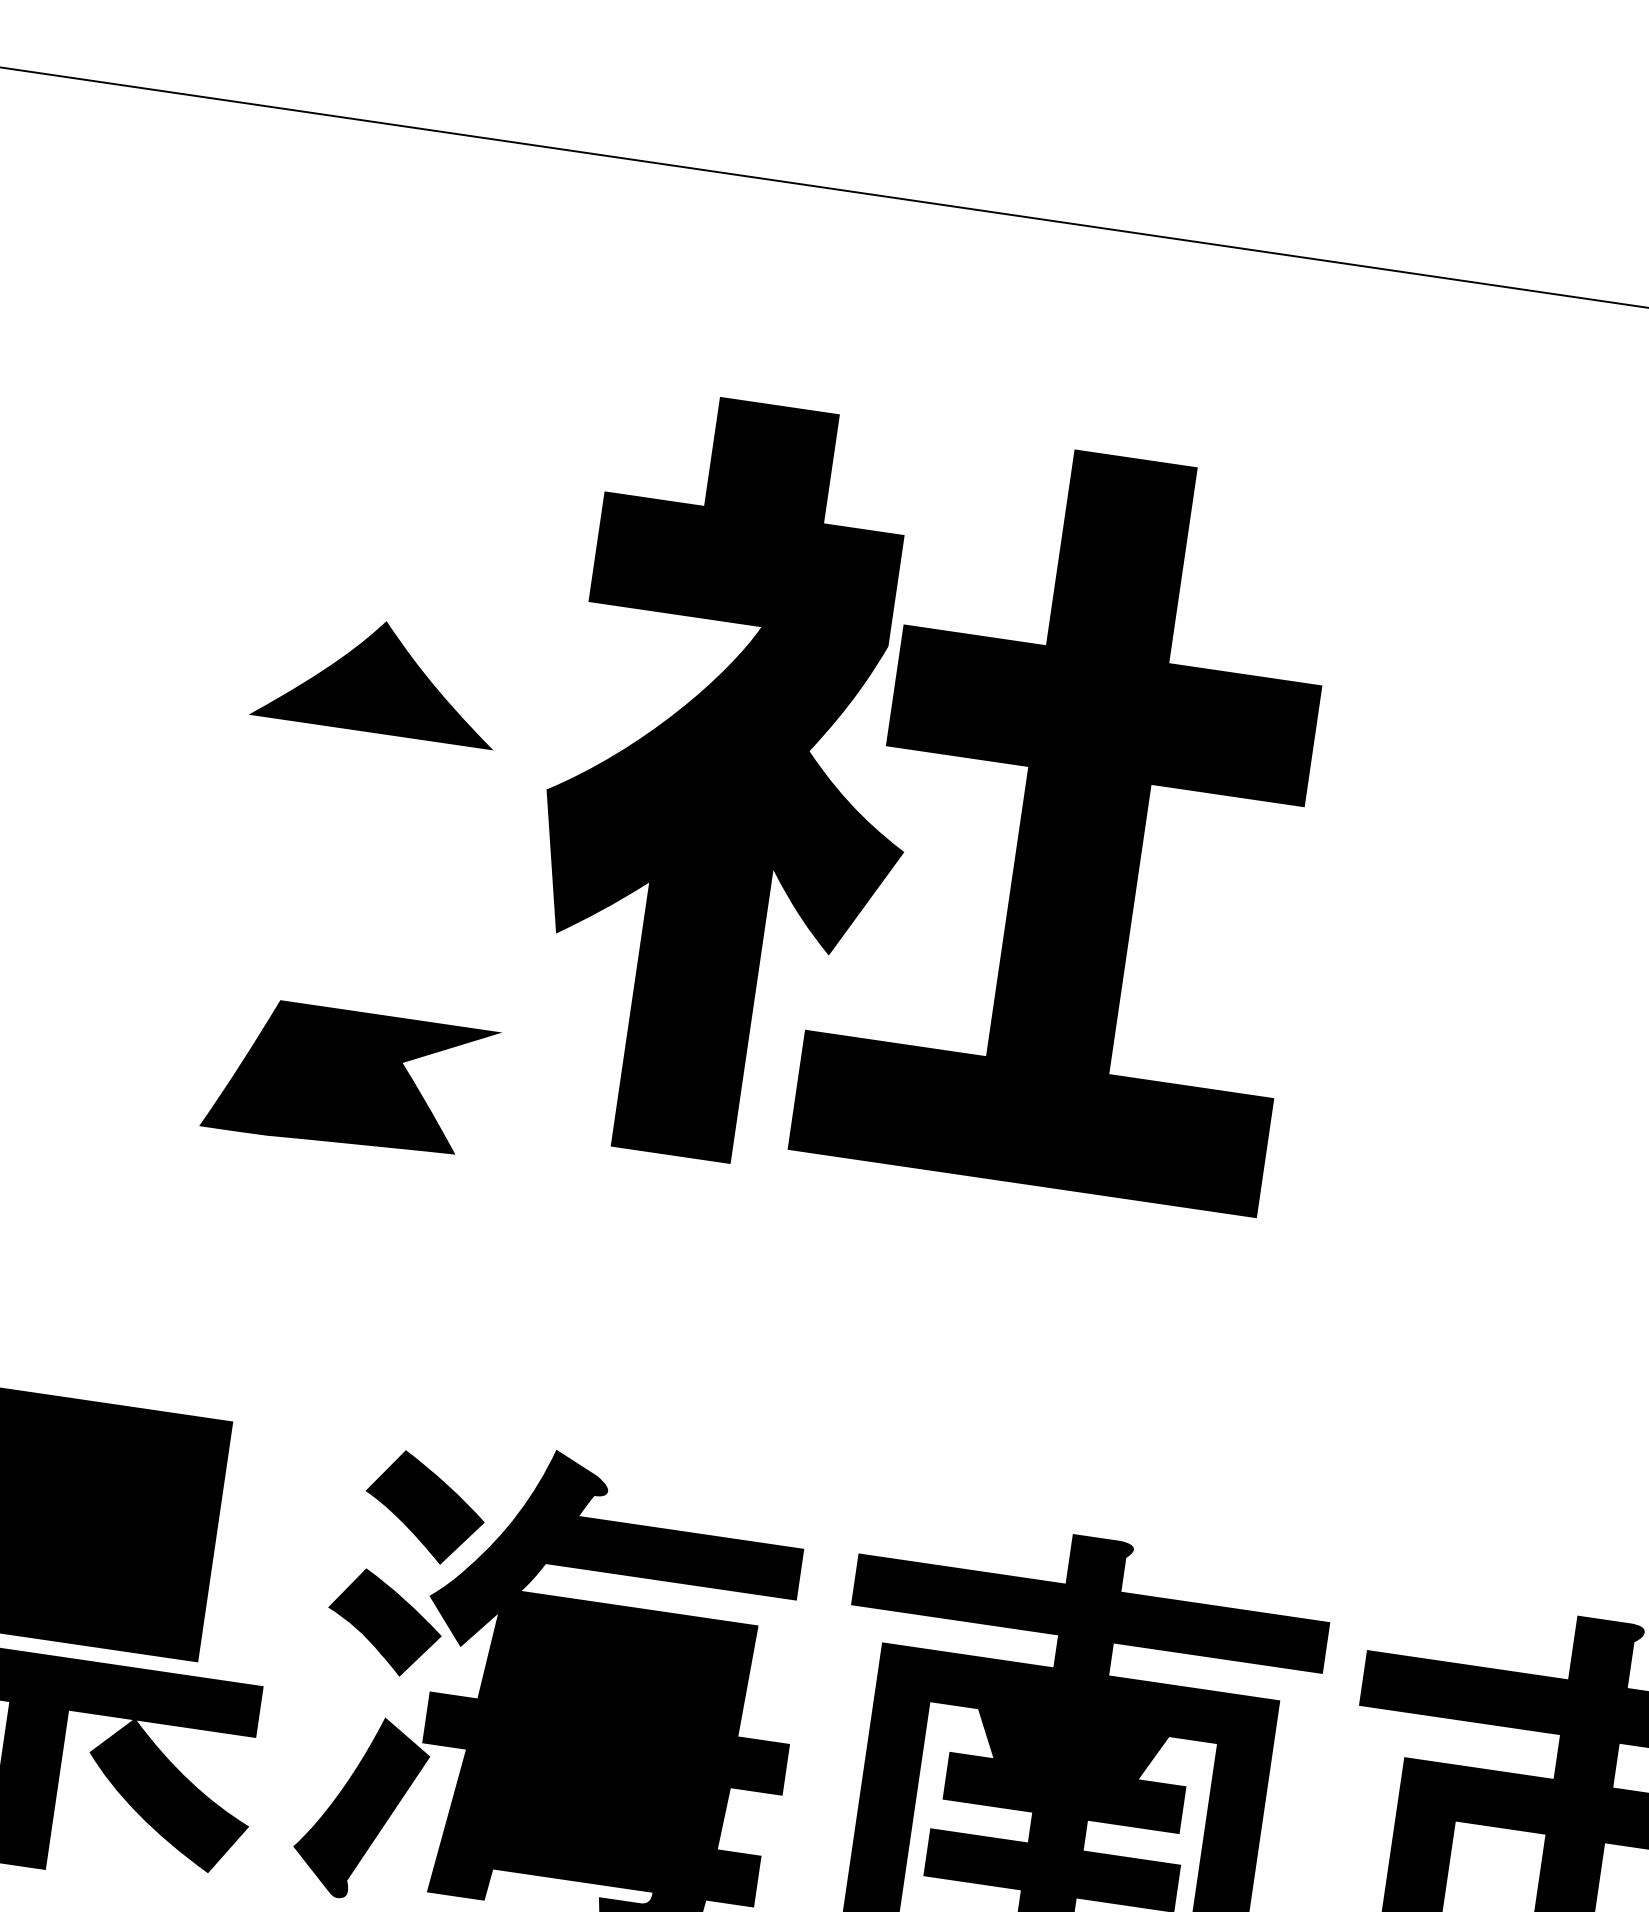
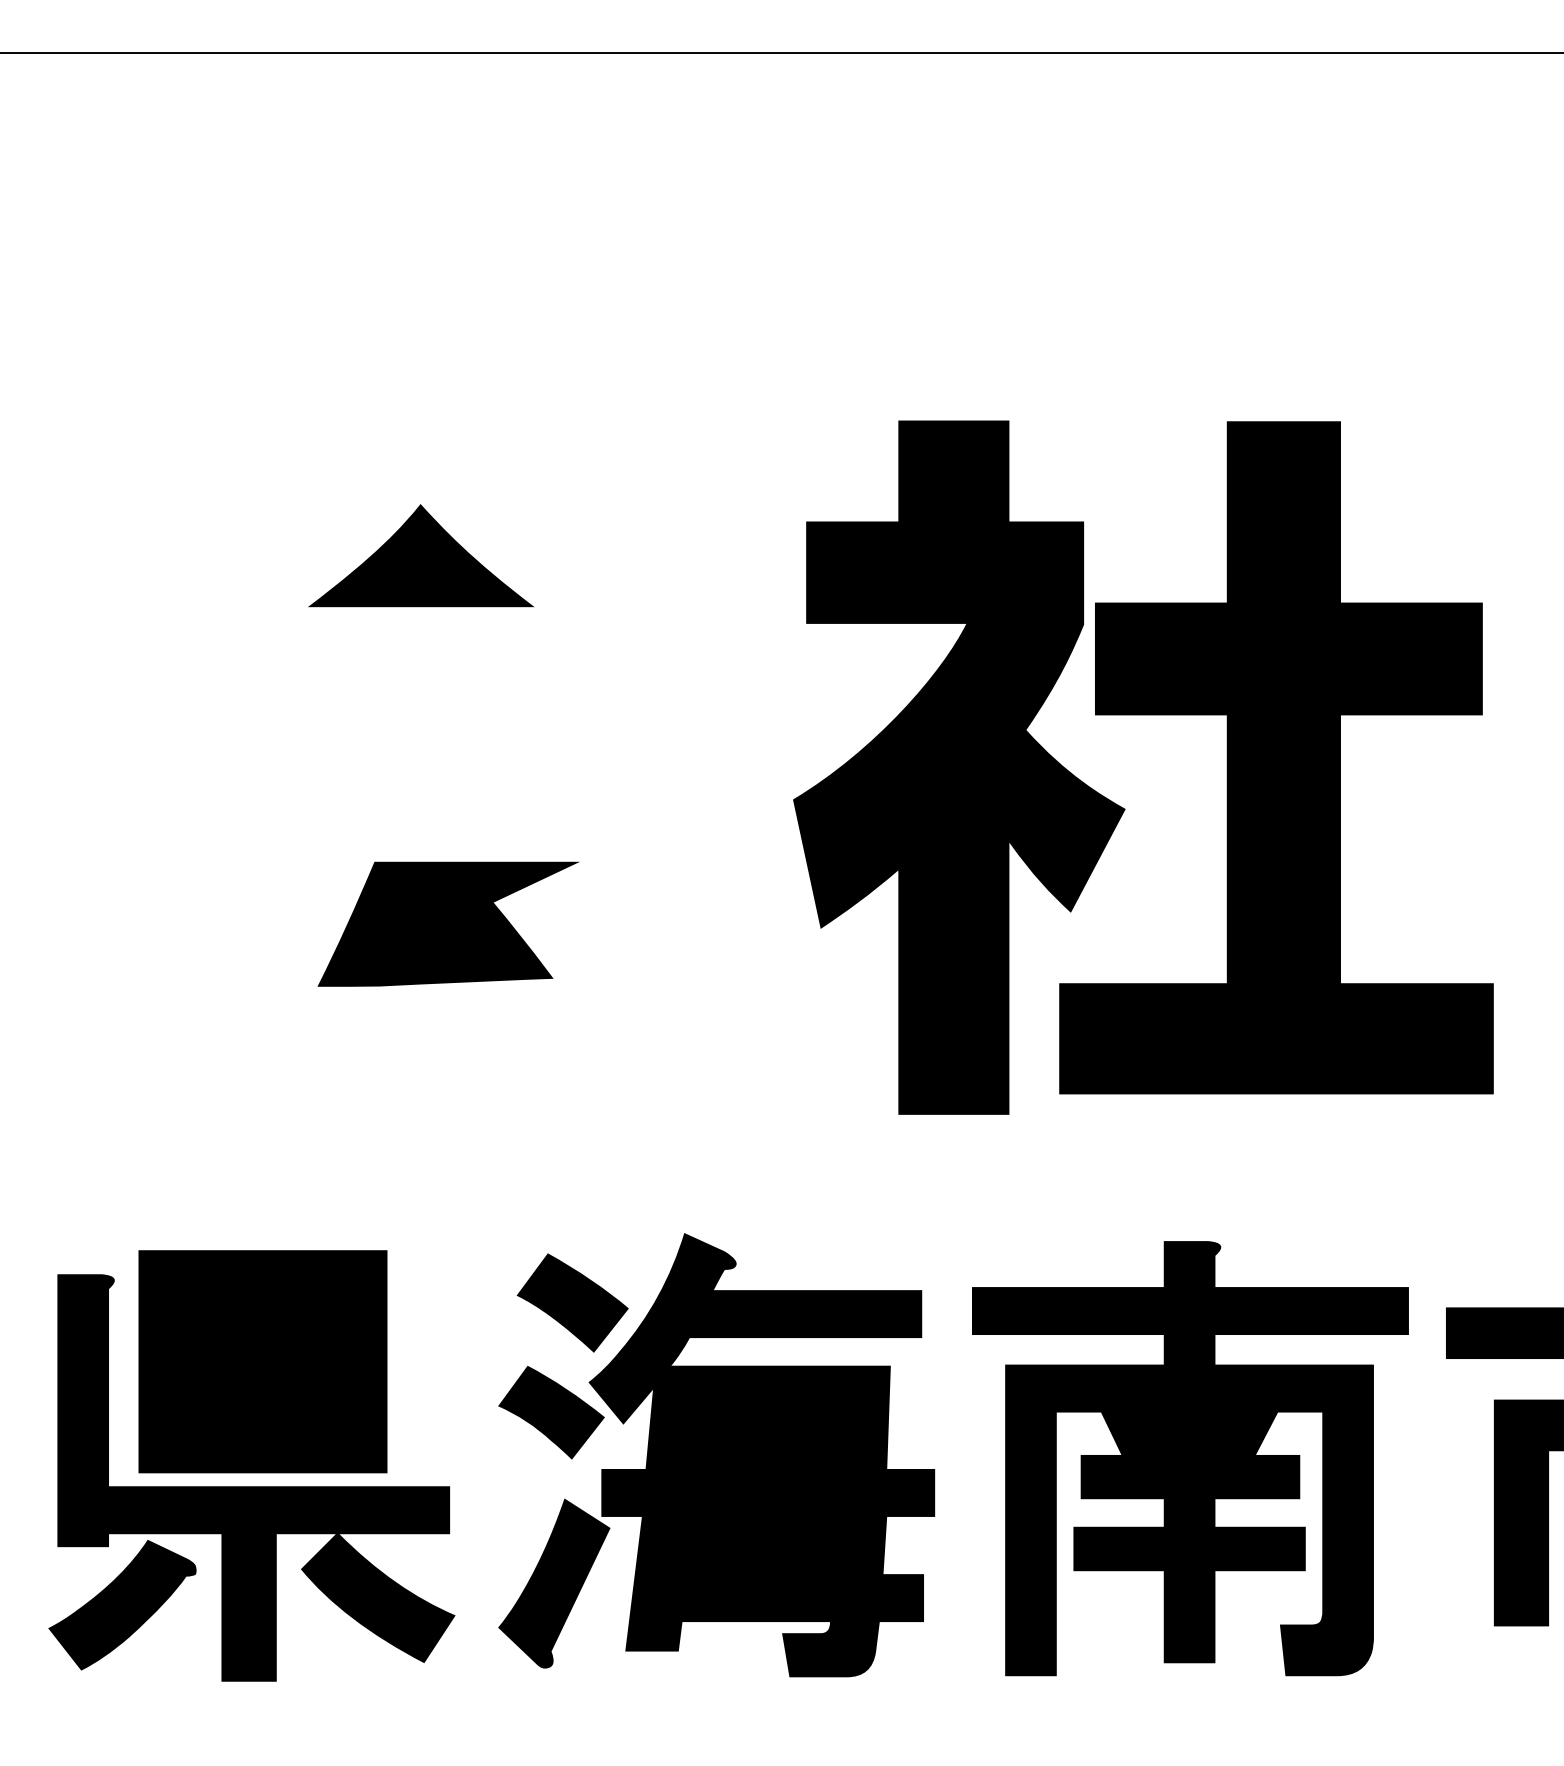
part: (897, 846) -> (1118, 804), moved

